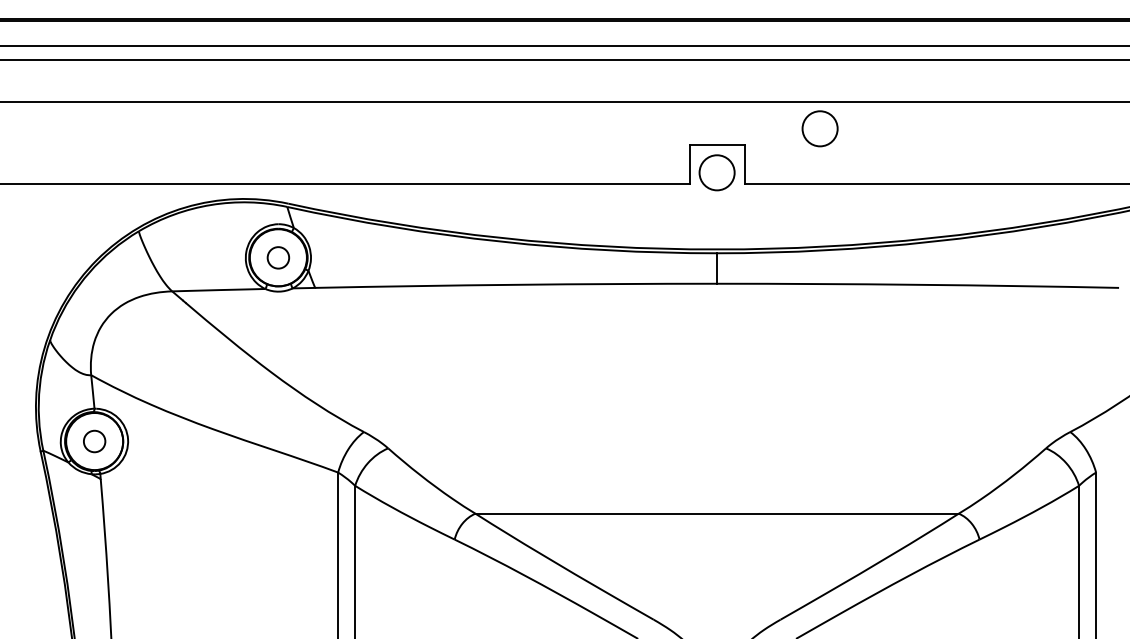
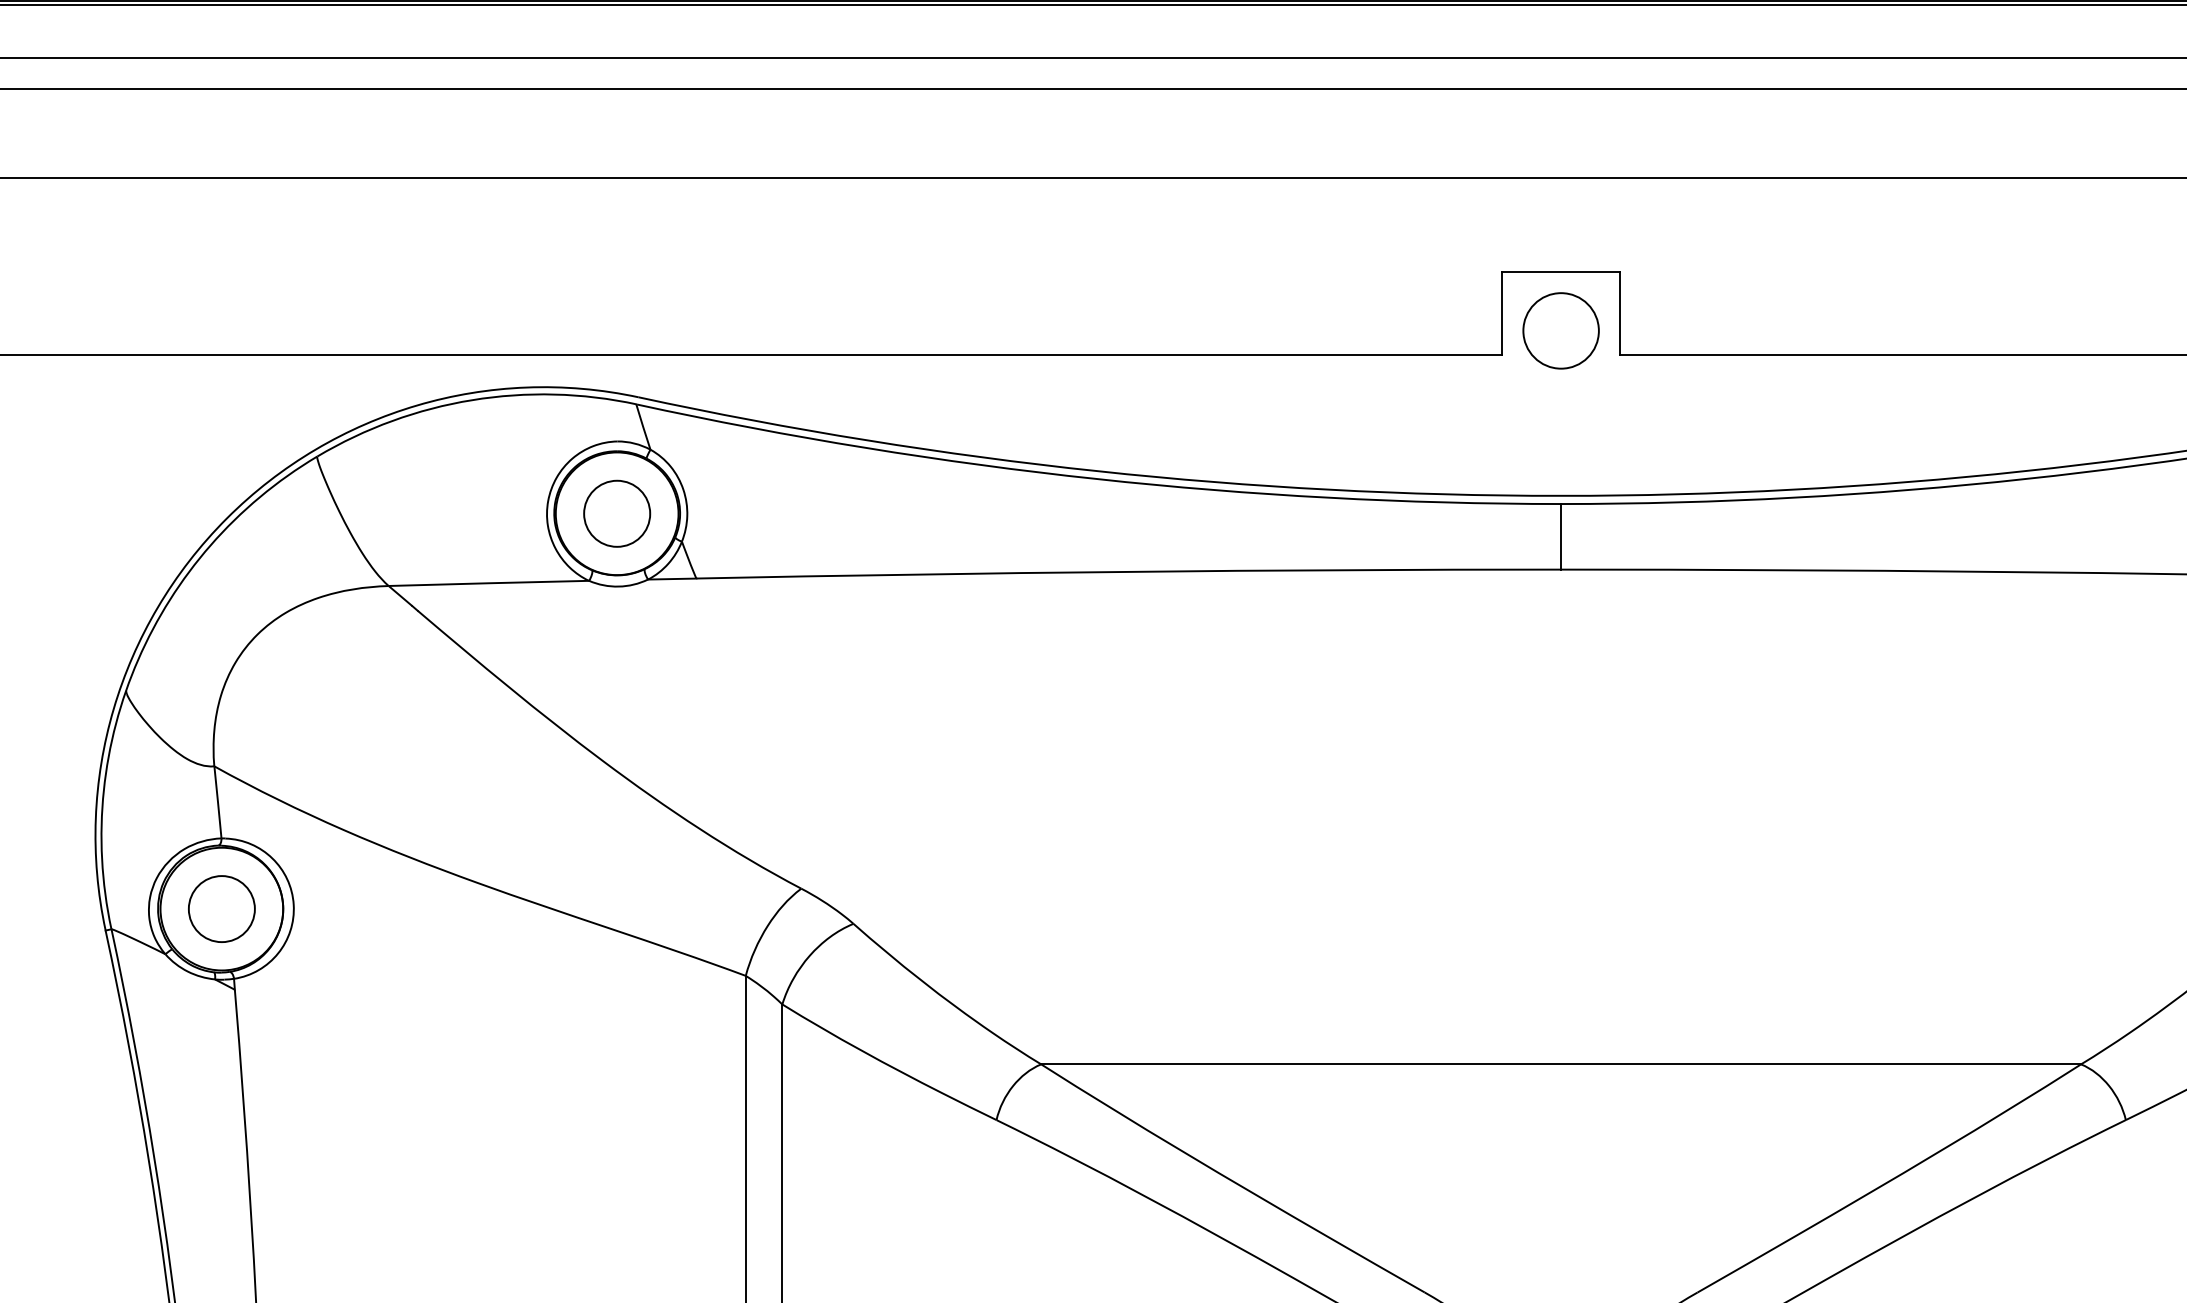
circle: (819, 128) -> (1781, 235), removed
circle: (278, 257) -> (617, 513), size x1.43
circle: (94, 441) -> (221, 909), size x1.43

